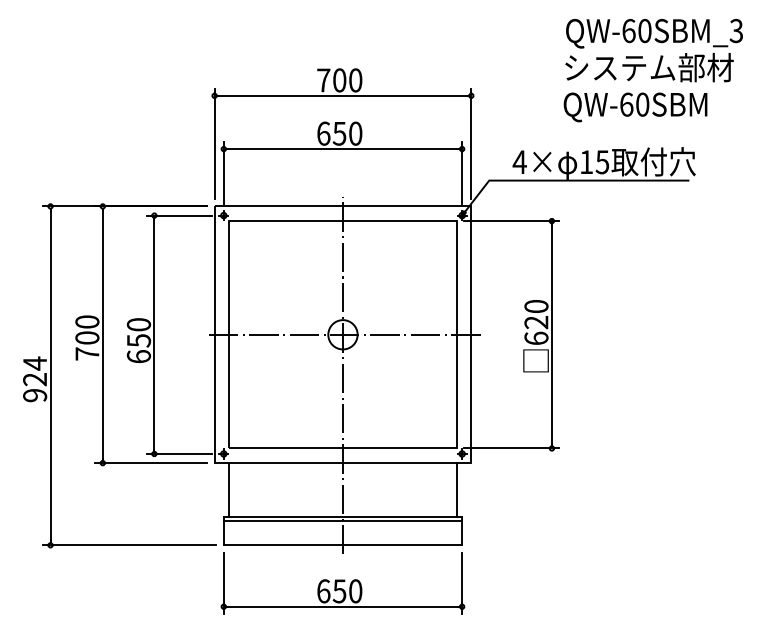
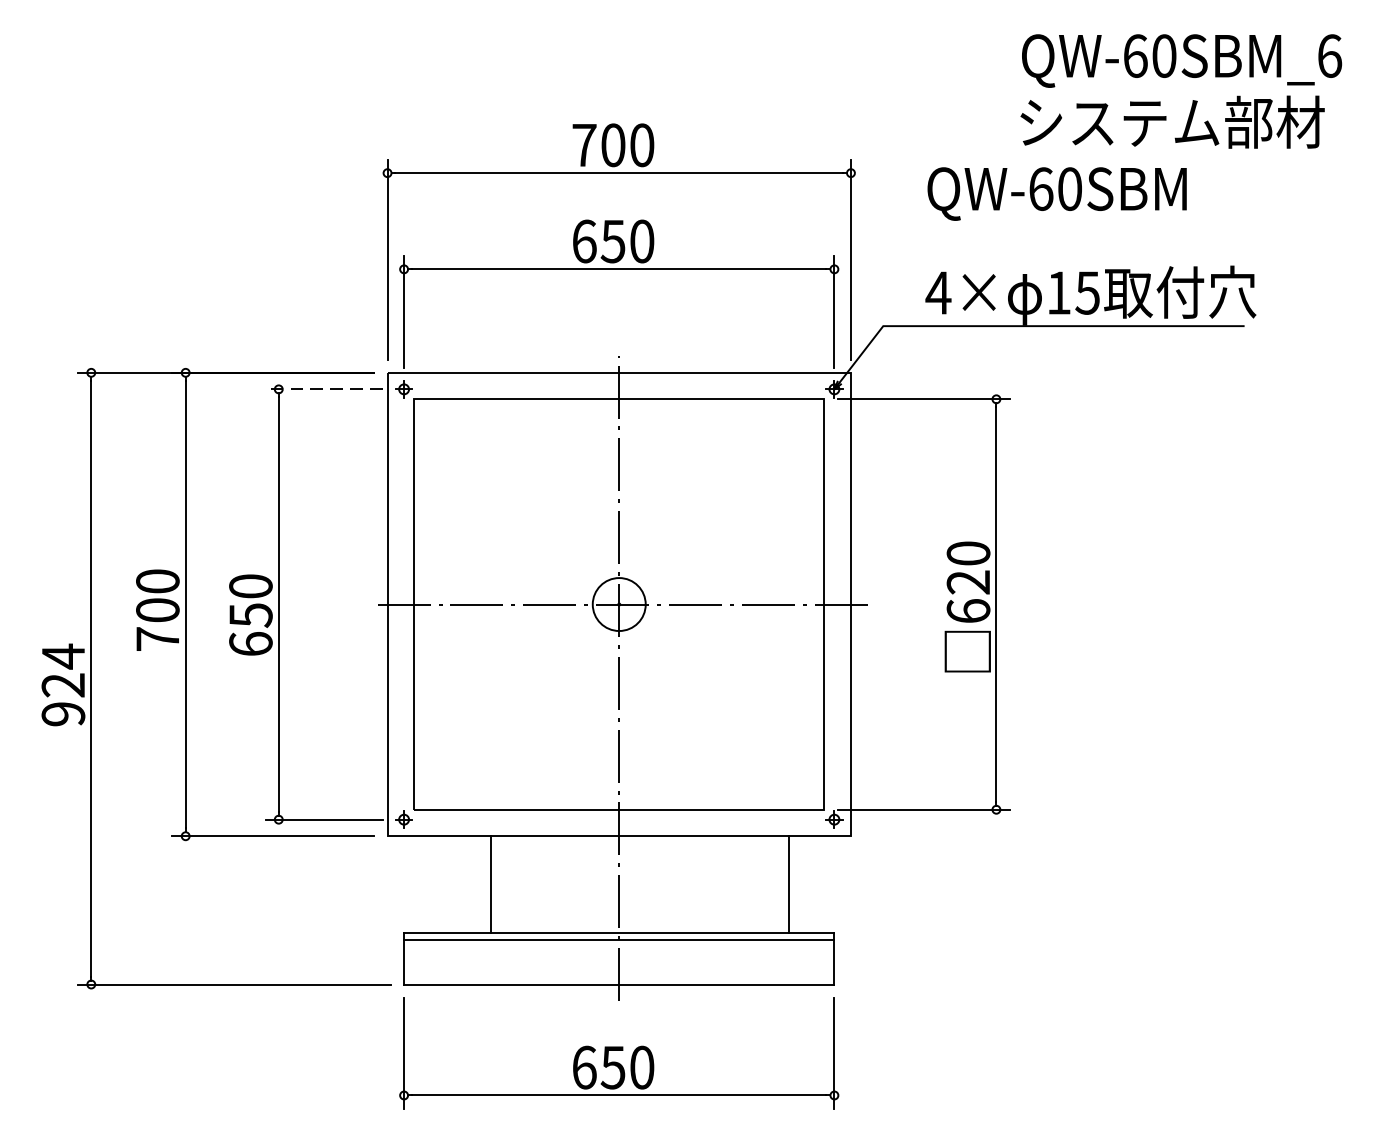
text: (736, 31) -> (1329, 56), QW-60SBM_3 -> QW-60SBM_6
text: (635, 107) -> (1057, 194), moved
line: (178, 215) -> (322, 389), solid -> dashed
line: (228, 489) -> (490, 883), moved
line: (457, 489) -> (789, 883), moved

